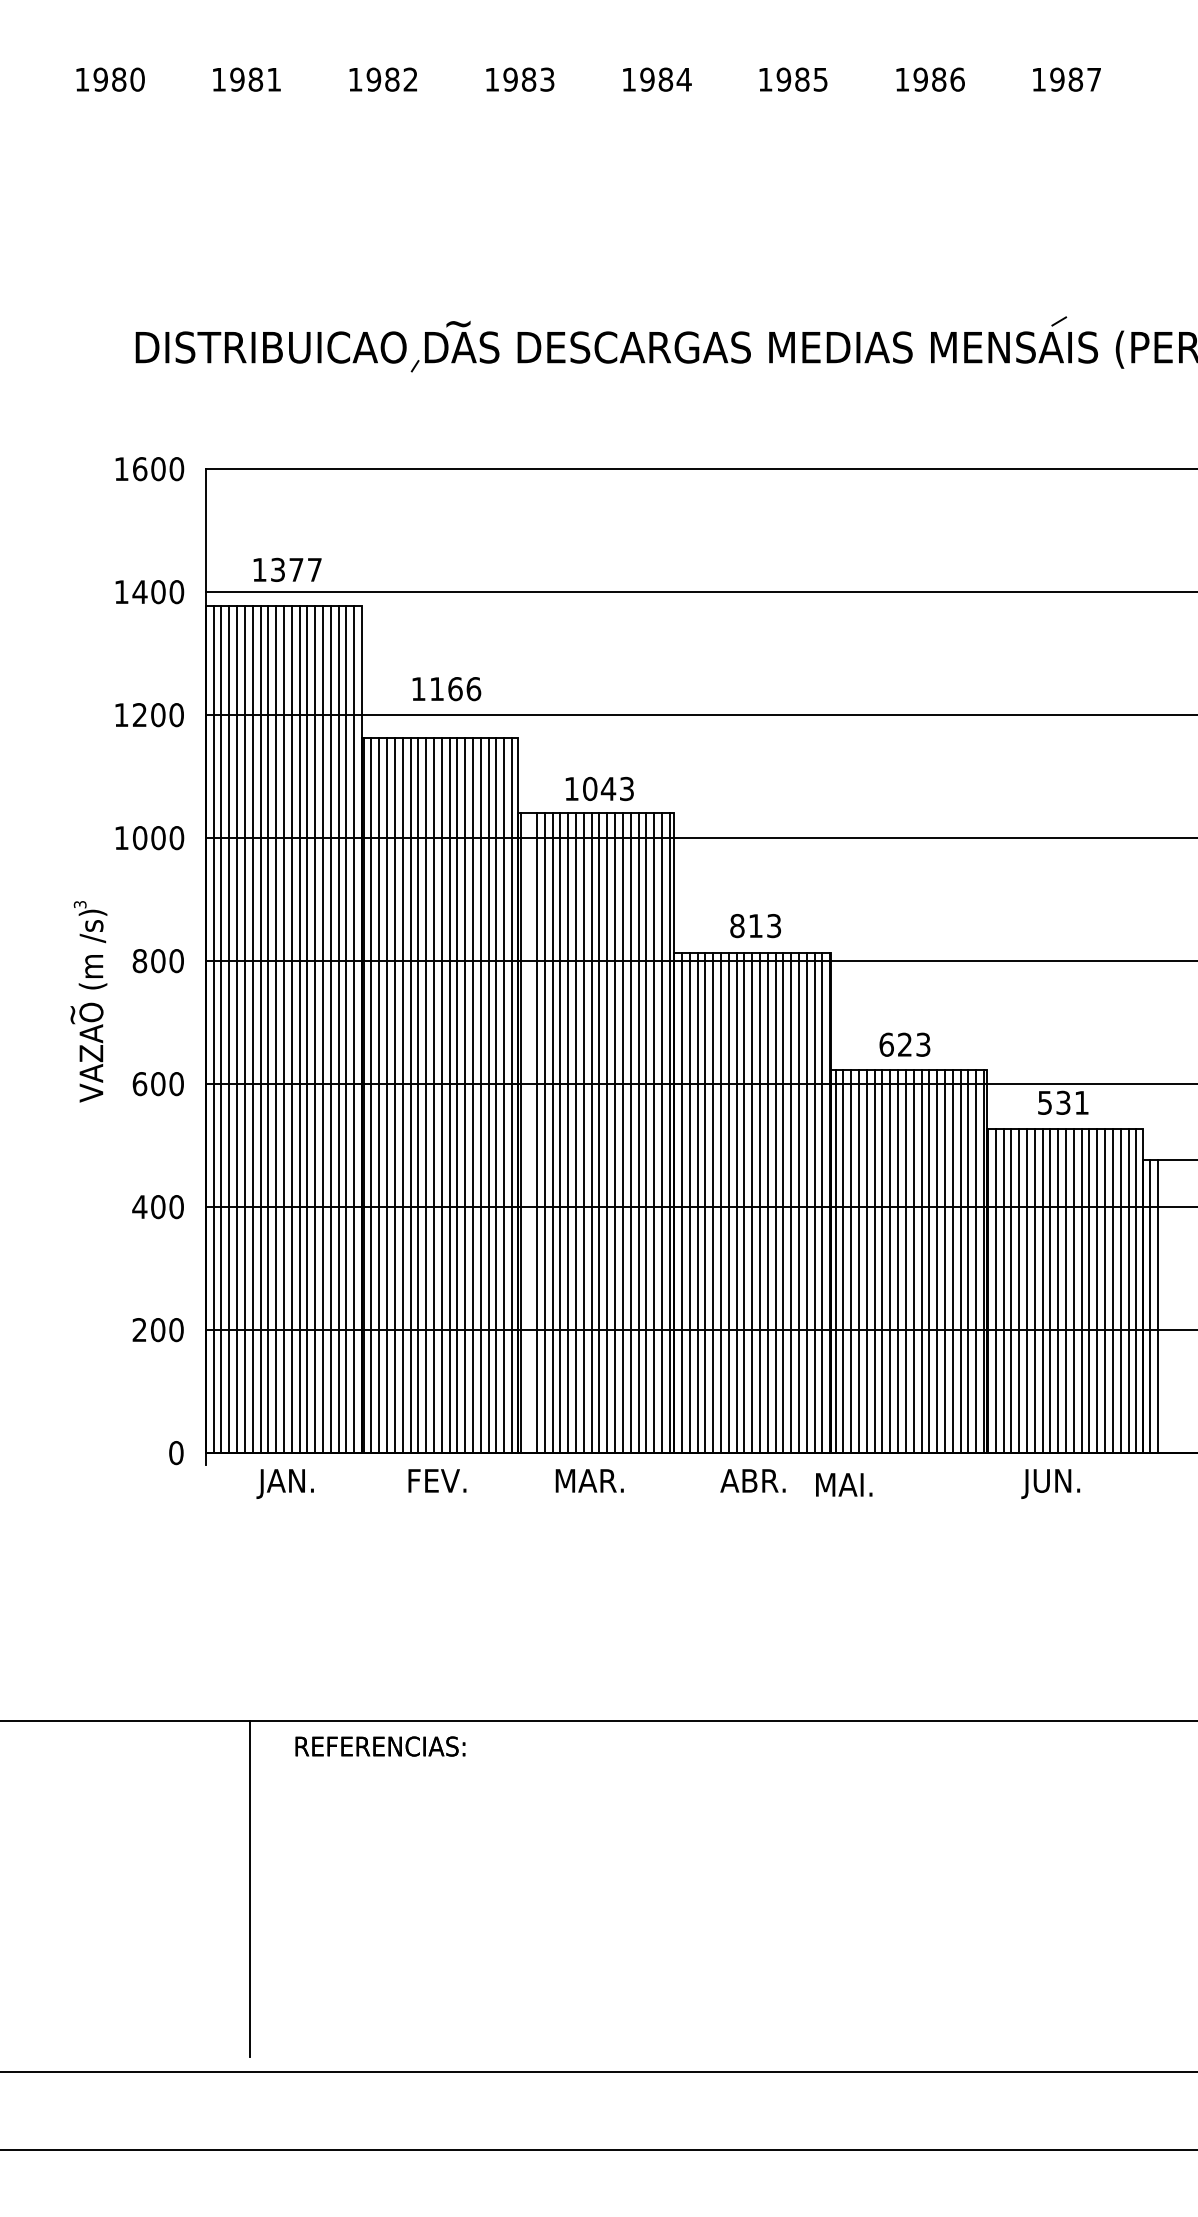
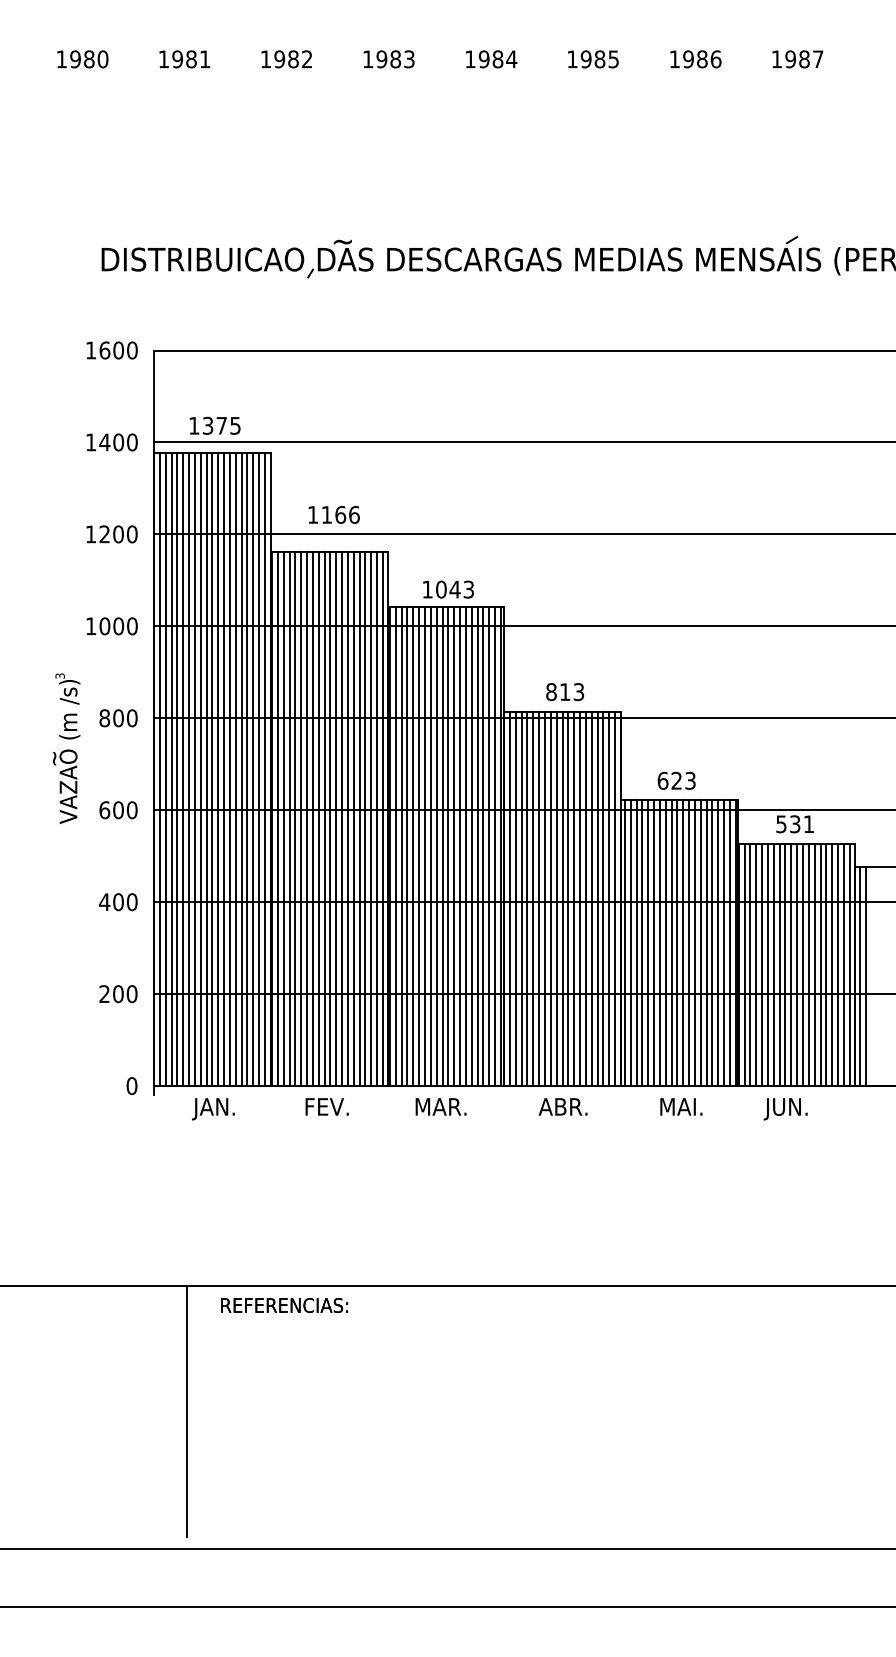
text: (314, 569) -> (235, 425), 1377 -> 1375
line: (529, 1132) -> (396, 846), added
text: (844, 1484) -> (681, 1106), moved

